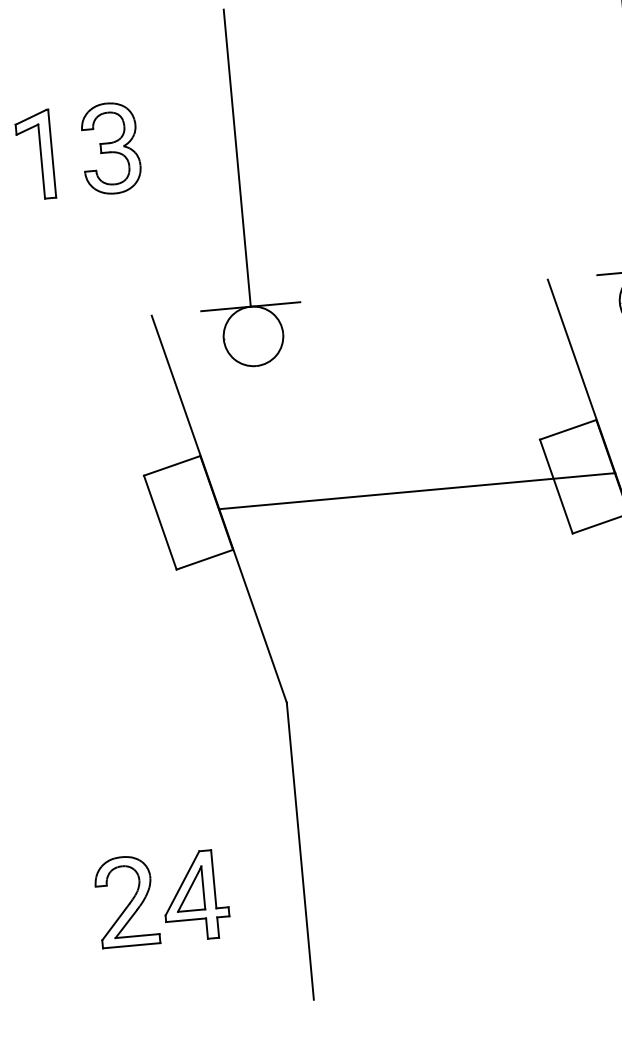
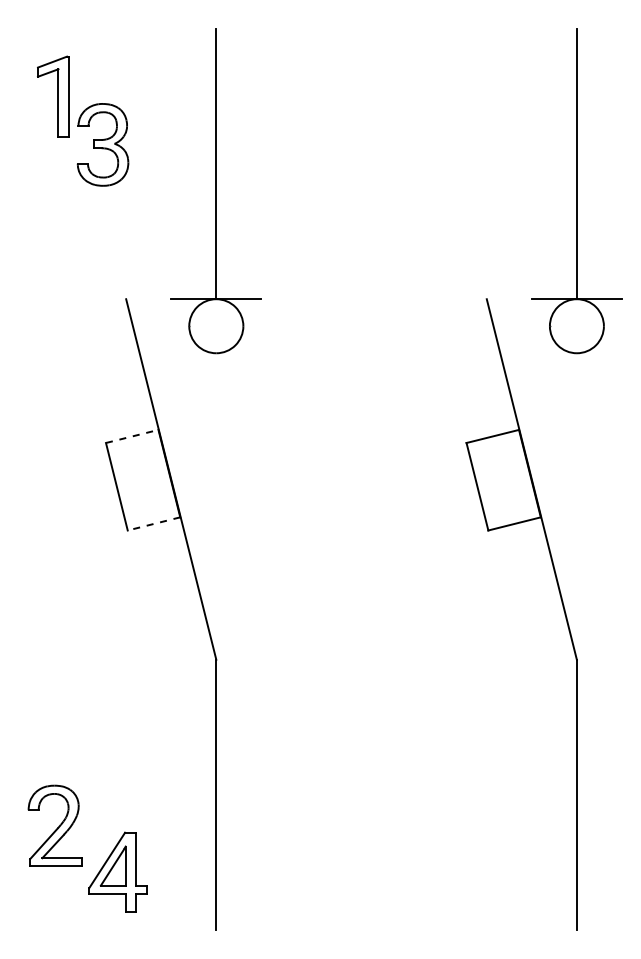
part: (35, 154) -> (53, 96), moved
line: (172, 465) -> (132, 436), solid -> dashed
line: (417, 491) -> (351, 479), removed
line: (204, 560) -> (153, 524), solid -> dashed
part: (194, 894) -> (117, 871), moved

